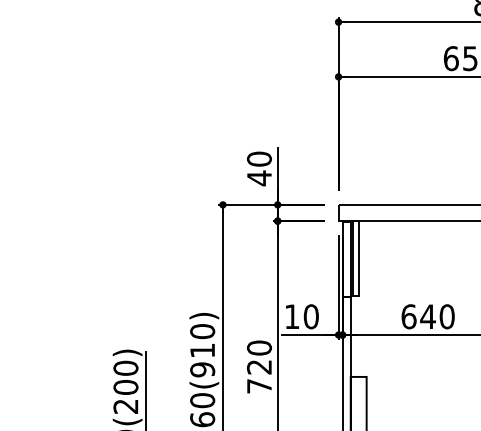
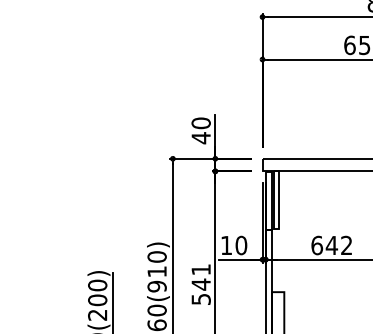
text: (446, 316) -> (346, 245), 640 -> 642
text: (259, 366) -> (201, 284), 720 -> 541

